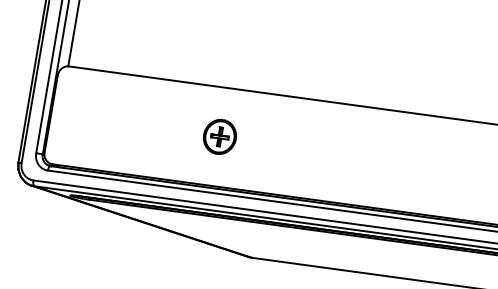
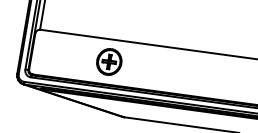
part: (220, 135) -> (109, 61), size x1.67

